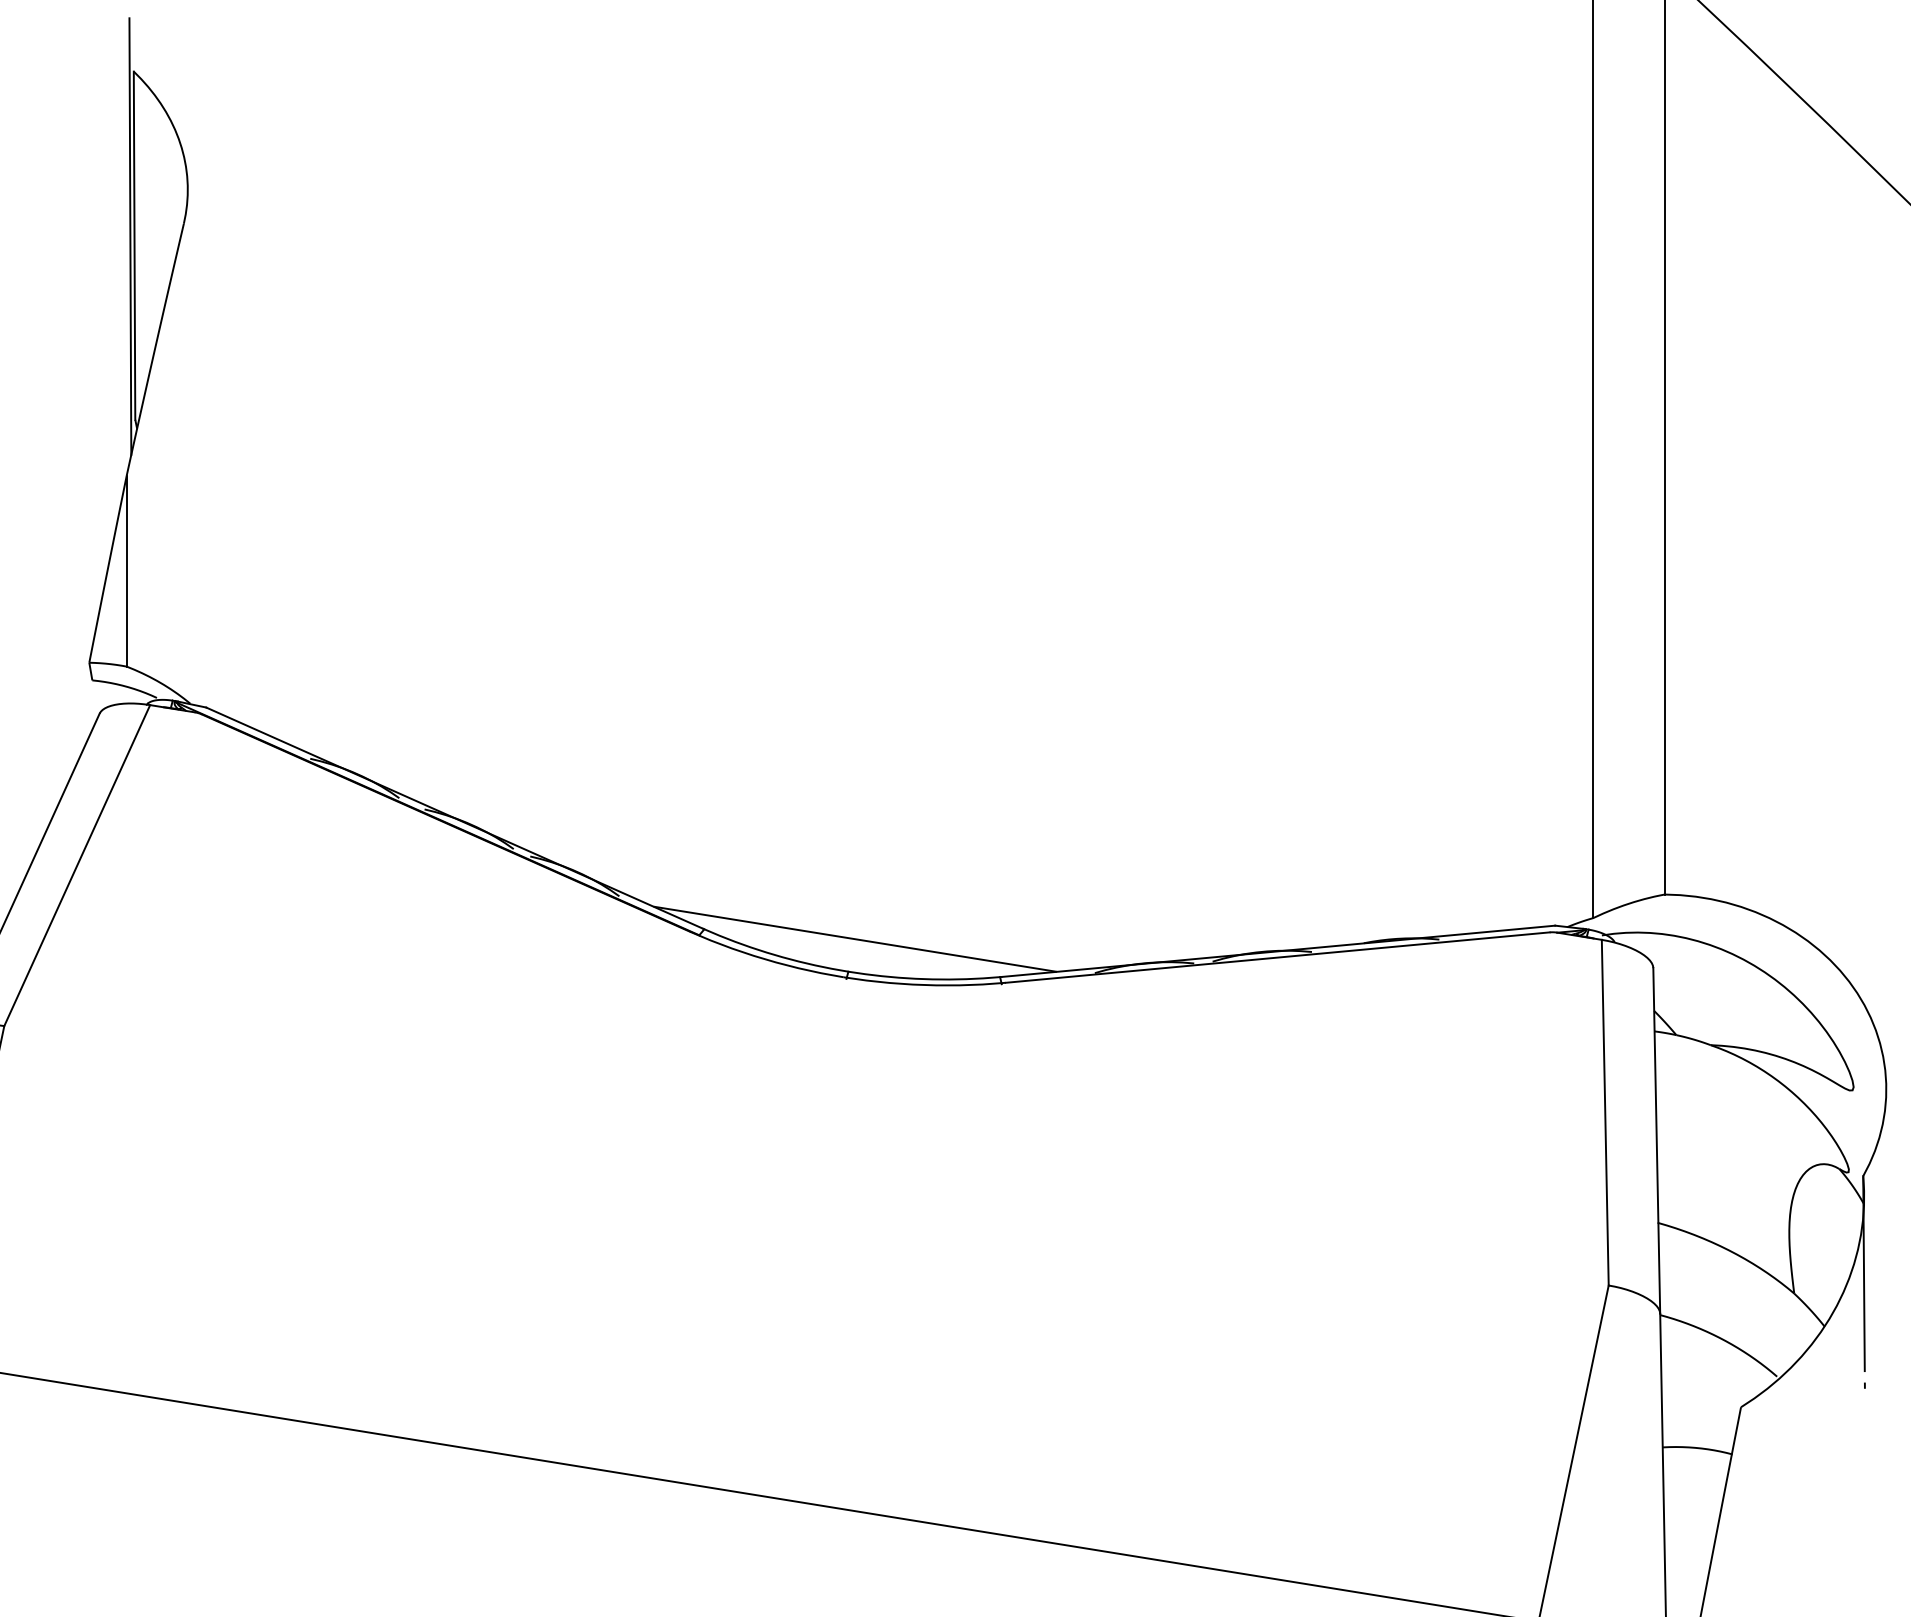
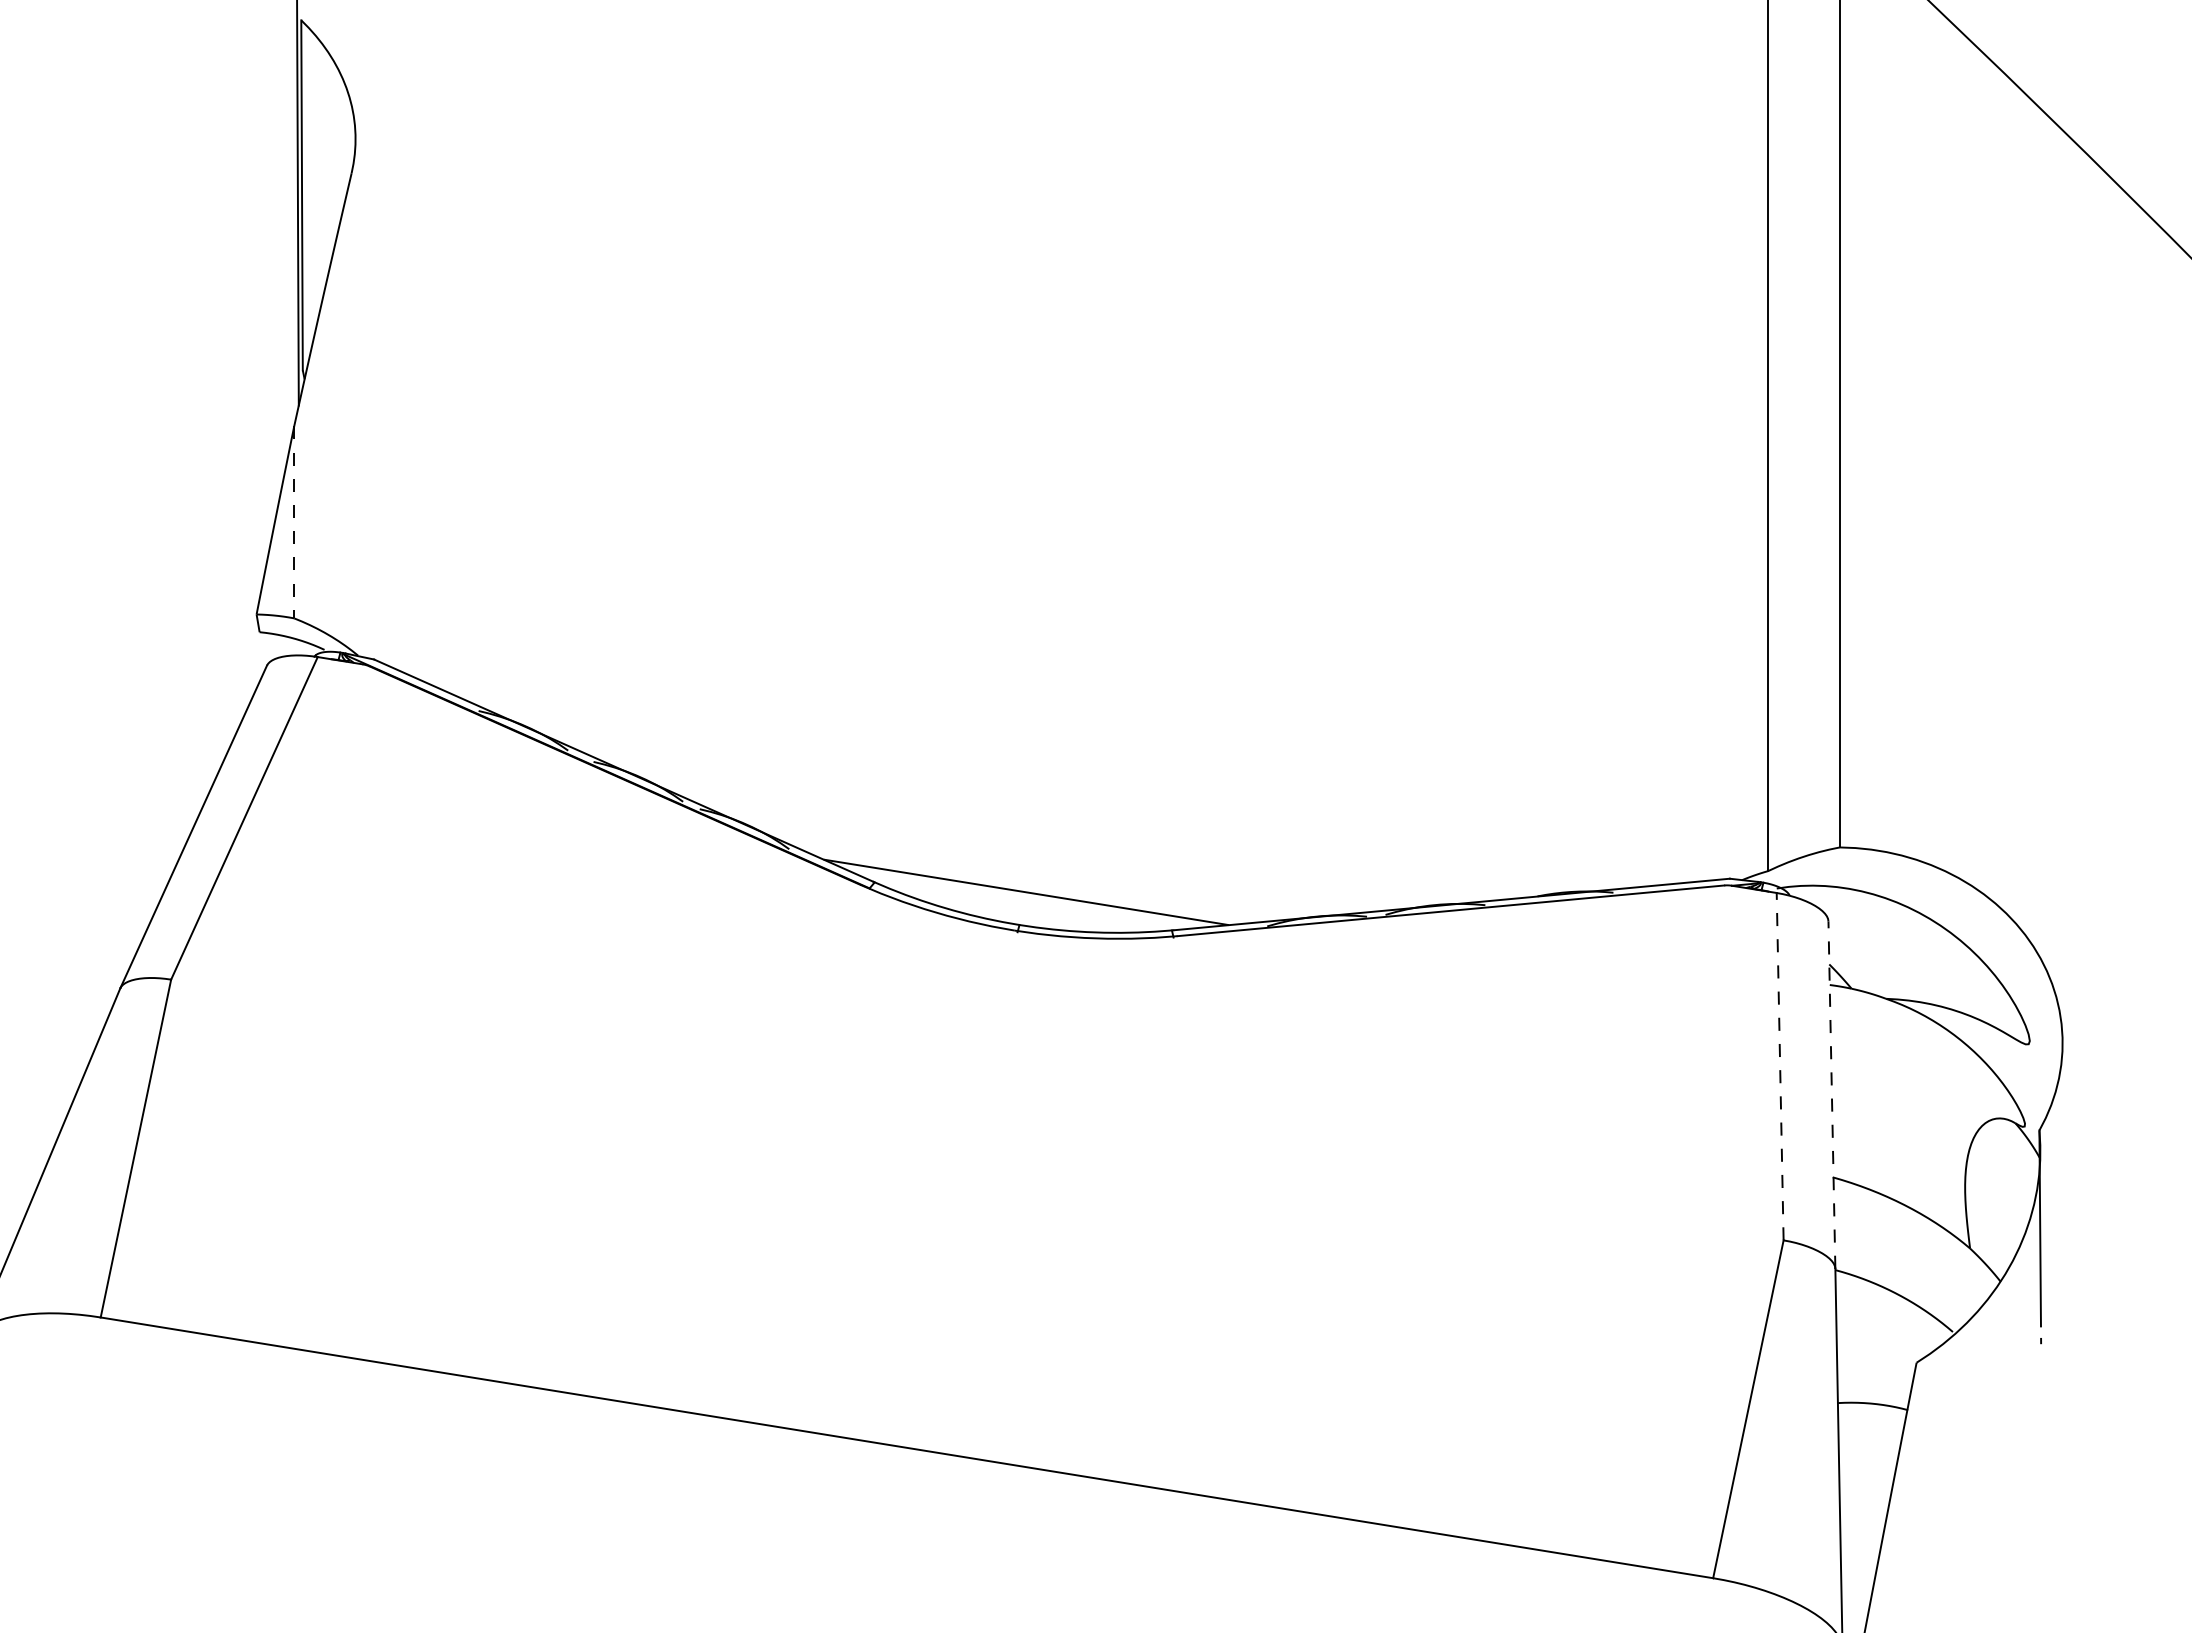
line: (127, 571) -> (294, 522), solid -> dashed
line: (1605, 1112) -> (1780, 1066), solid -> dashed
line: (1656, 1141) -> (1831, 1095), solid -> dashed

